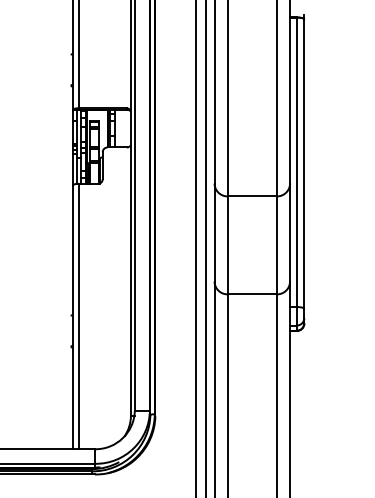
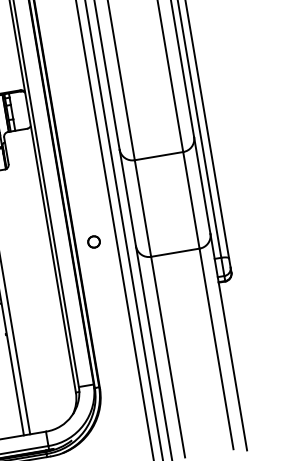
part: (173, 269) -> (93, 241), added

